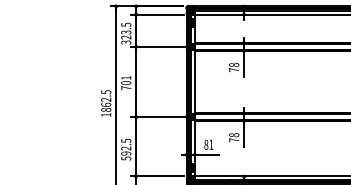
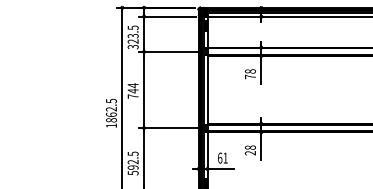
text: (126, 80) -> (133, 88), 701 -> 744
text: (234, 140) -> (250, 153), 78 -> 28
text: (206, 144) -> (220, 157), 81 -> 61

